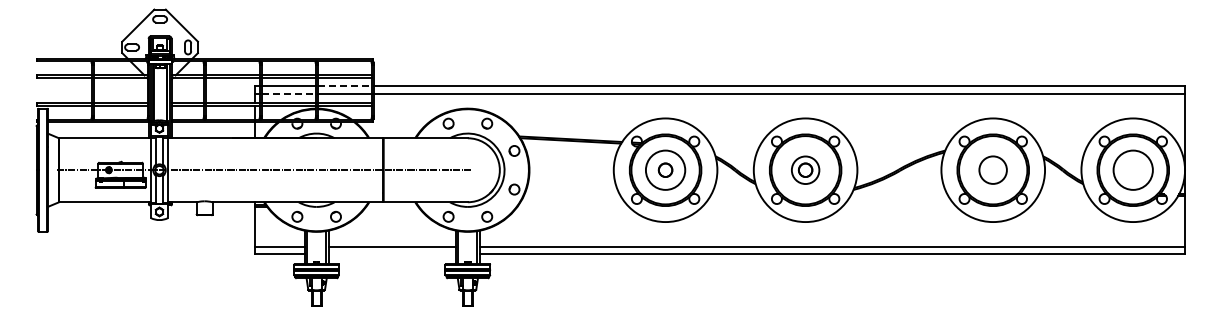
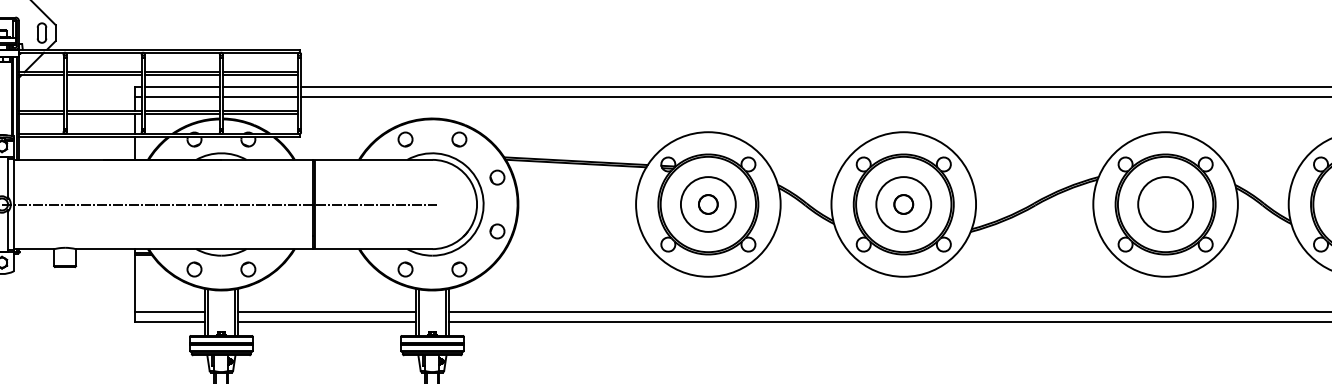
line: (344, 86) -> (260, 87), dashed -> solid
line: (288, 93) -> (182, 97), dashed -> solid
circle: (805, 169) -> (903, 203), size x1.43
circle: (992, 169) -> (1164, 203), size x1.43
line: (391, 254) -> (325, 322), added

